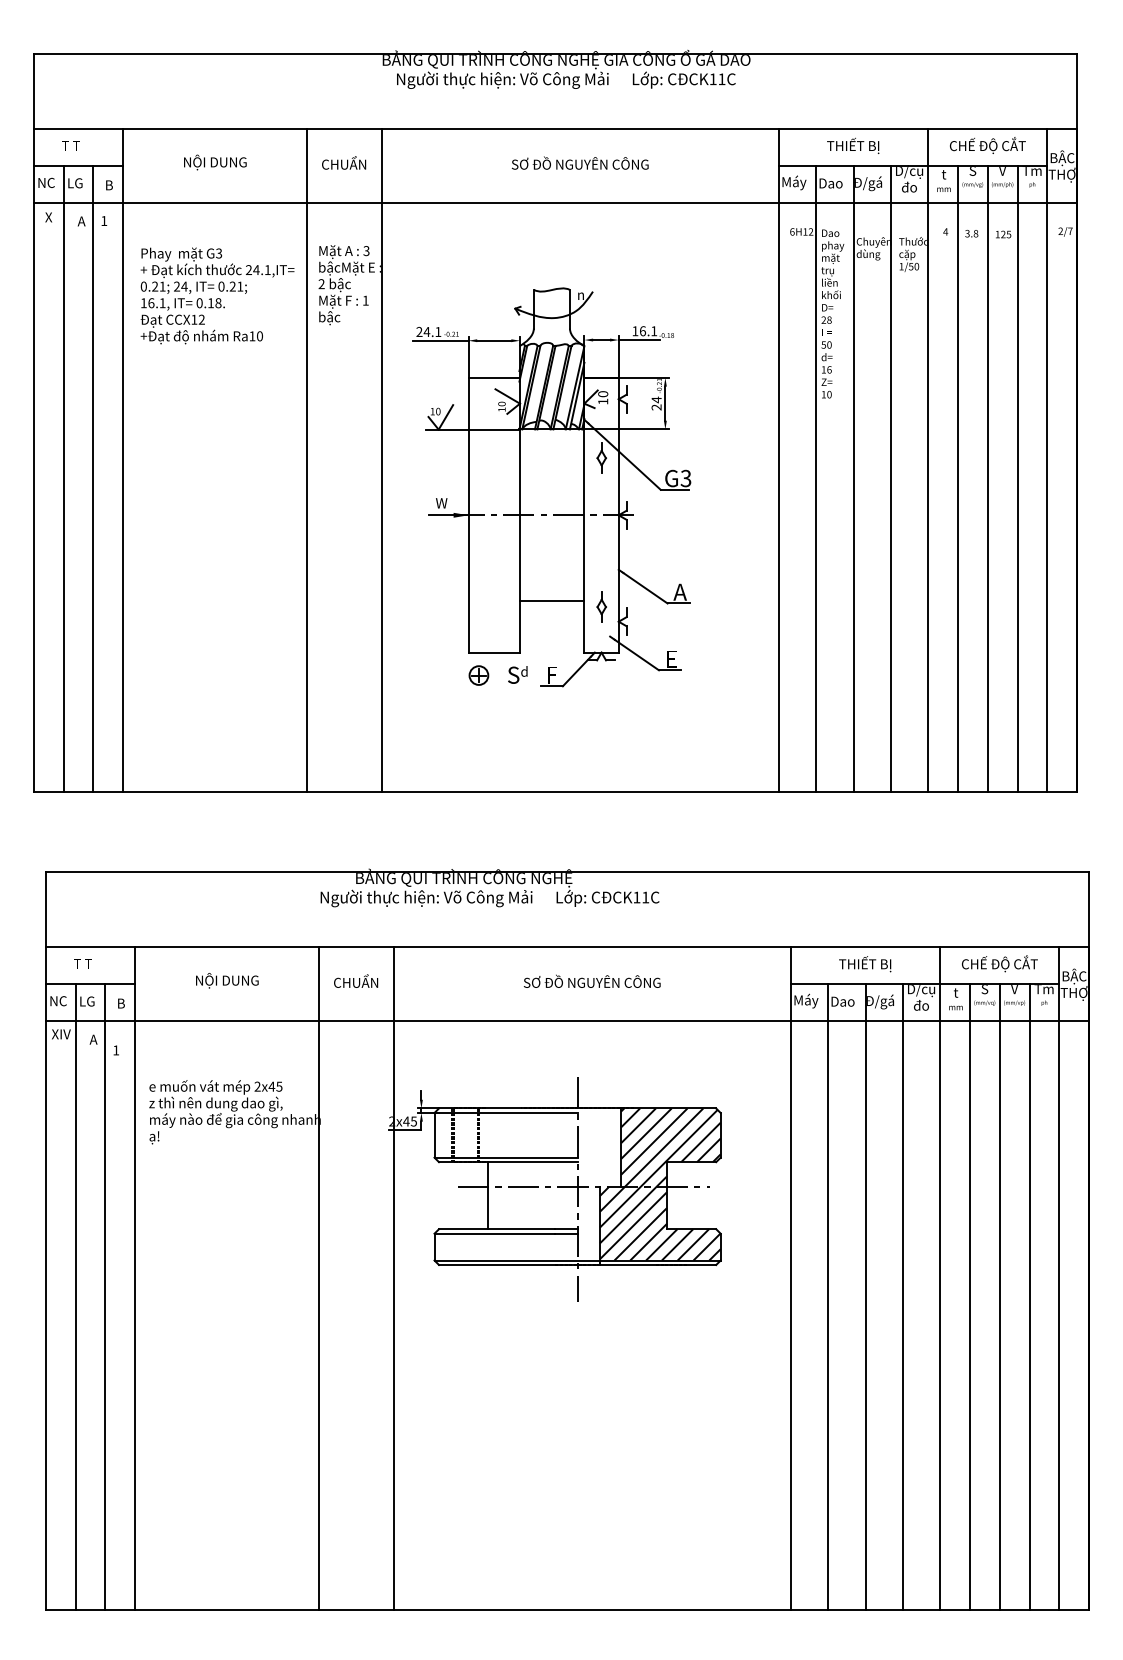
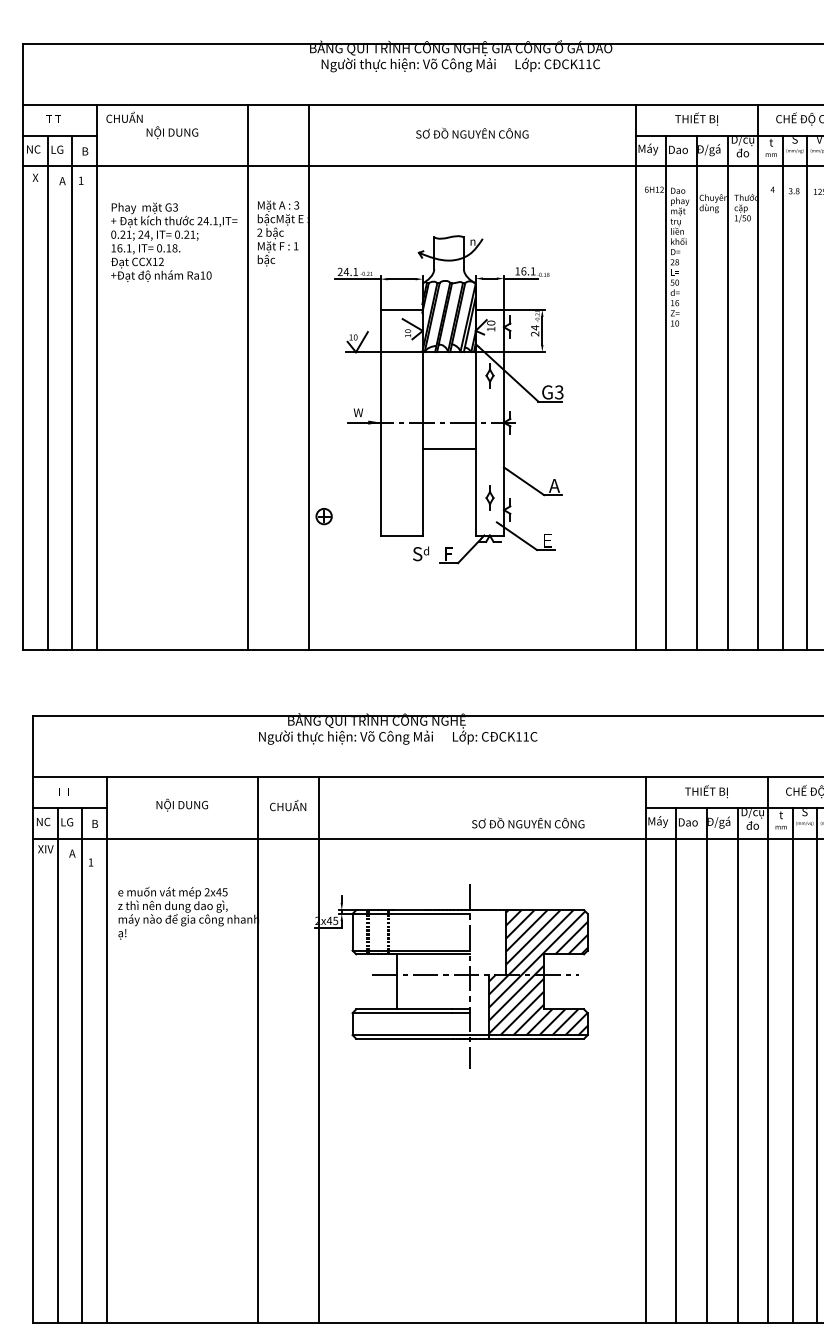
text: (344, 162) -> (124, 117), moved
line: (552, 601) -> (449, 449), moved
part: (478, 675) -> (323, 516), moved
text: (591, 980) -> (527, 822), moved

